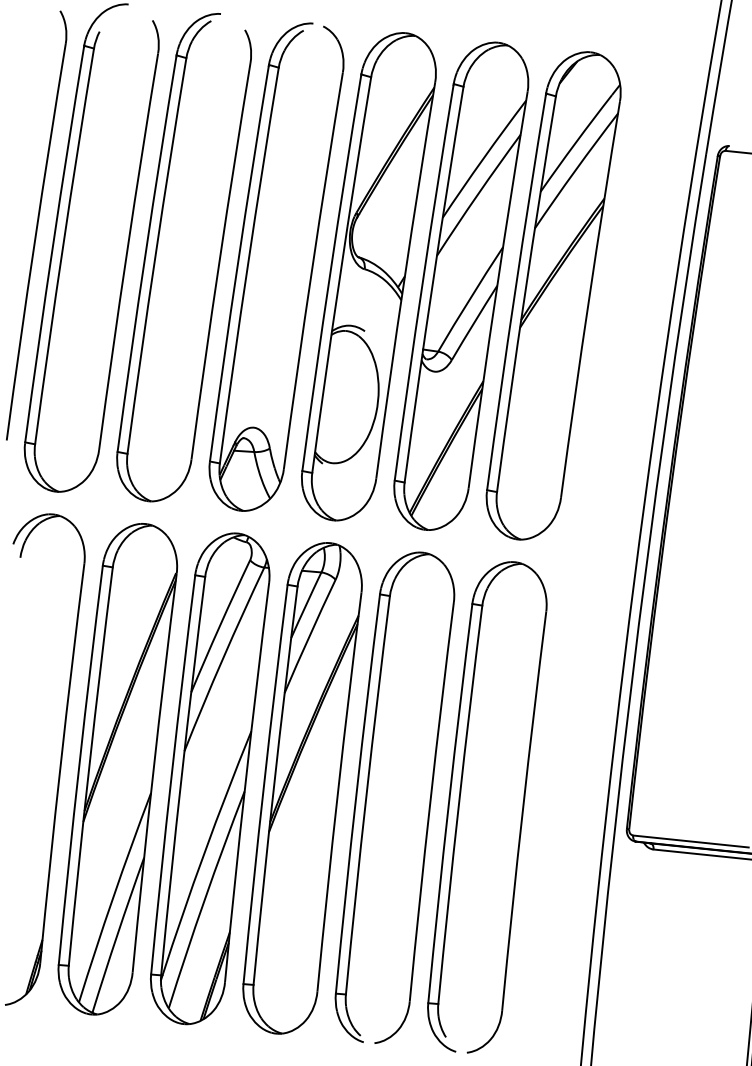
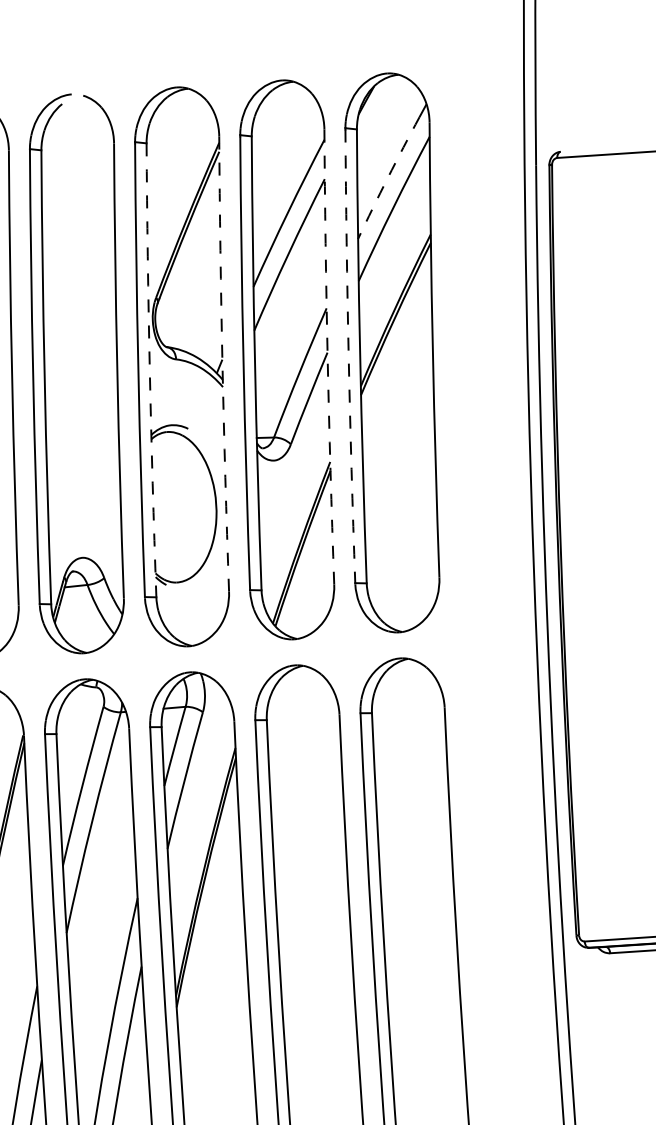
arc: (575, 142) -> (387, 177), solid -> dashed
arc: (340, 274) -> (150, 369), solid -> dashed
arc: (404, 280) -> (222, 364), solid -> dashed
arc: (496, 289) -> (327, 356), solid -> dashed
arc: (515, 292) -> (349, 356), solid -> dashed

